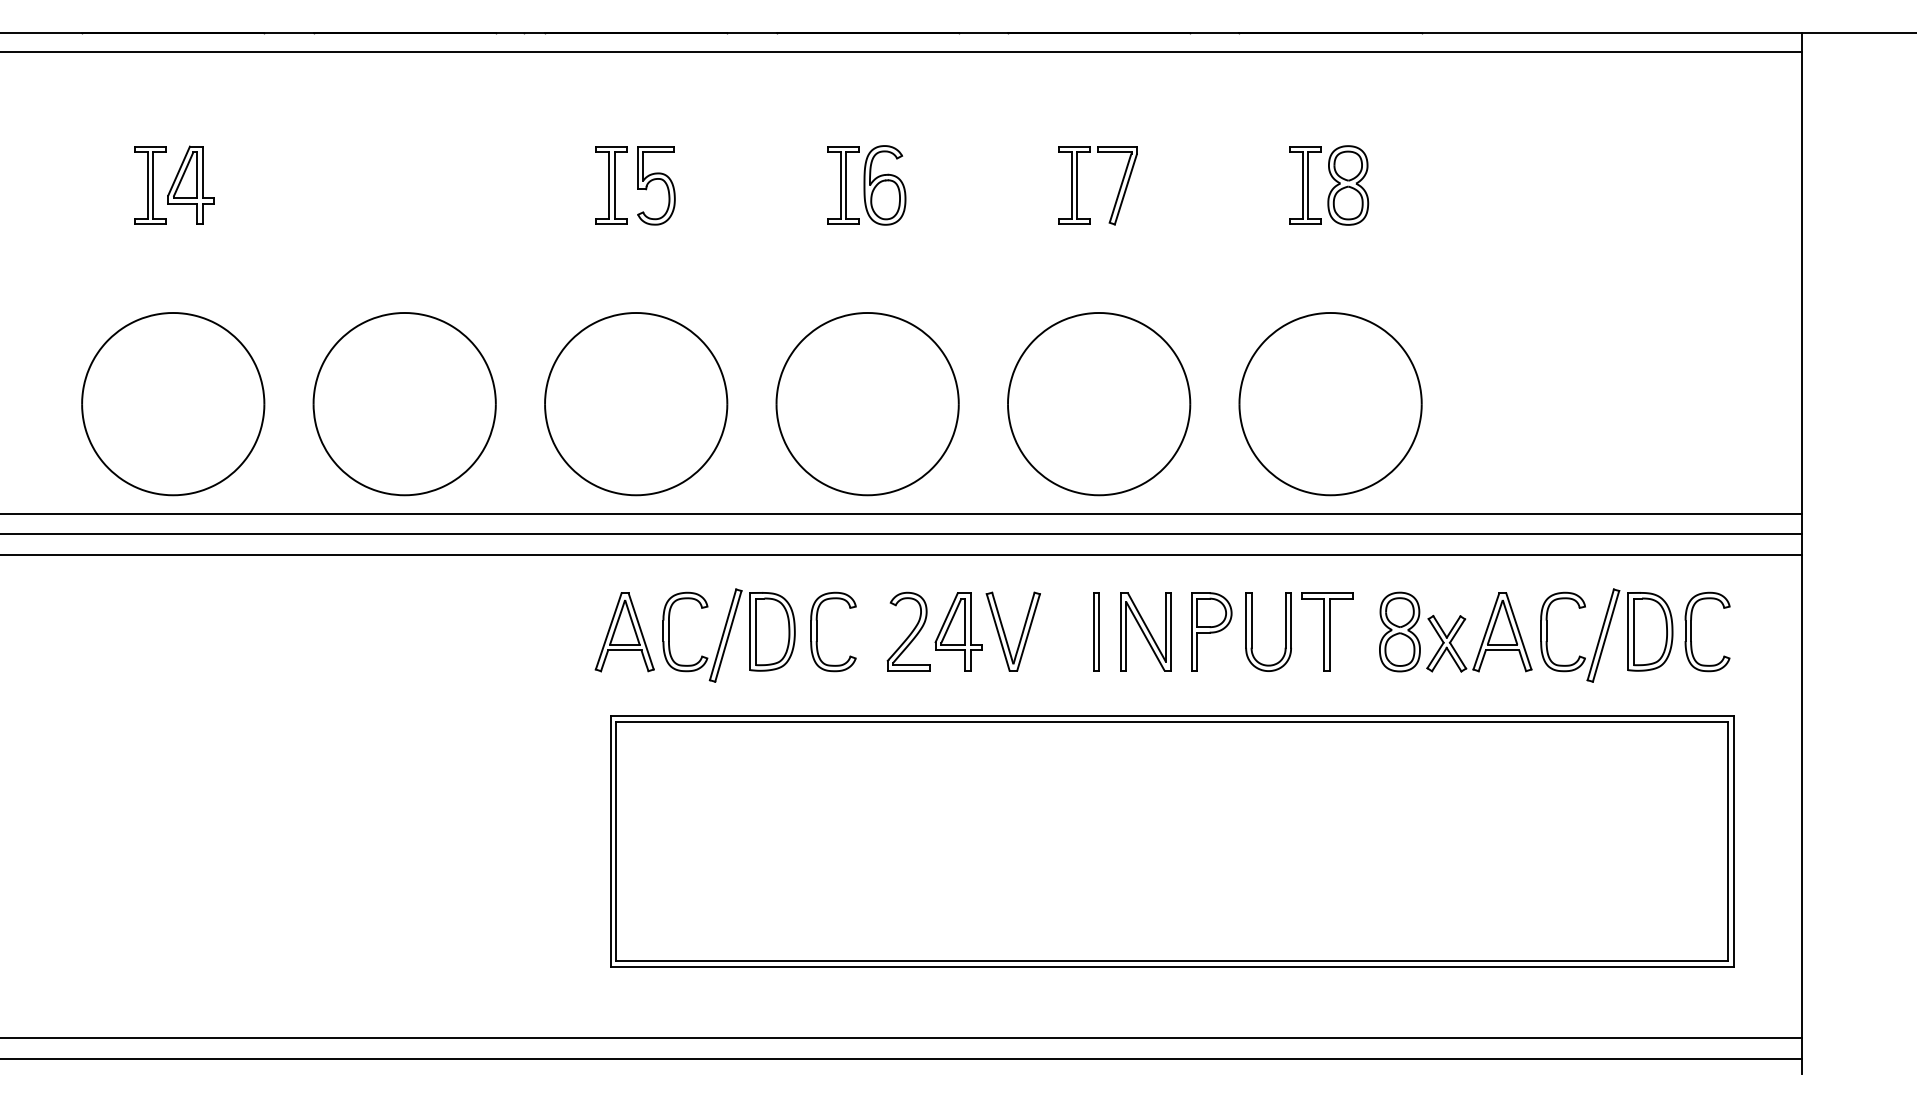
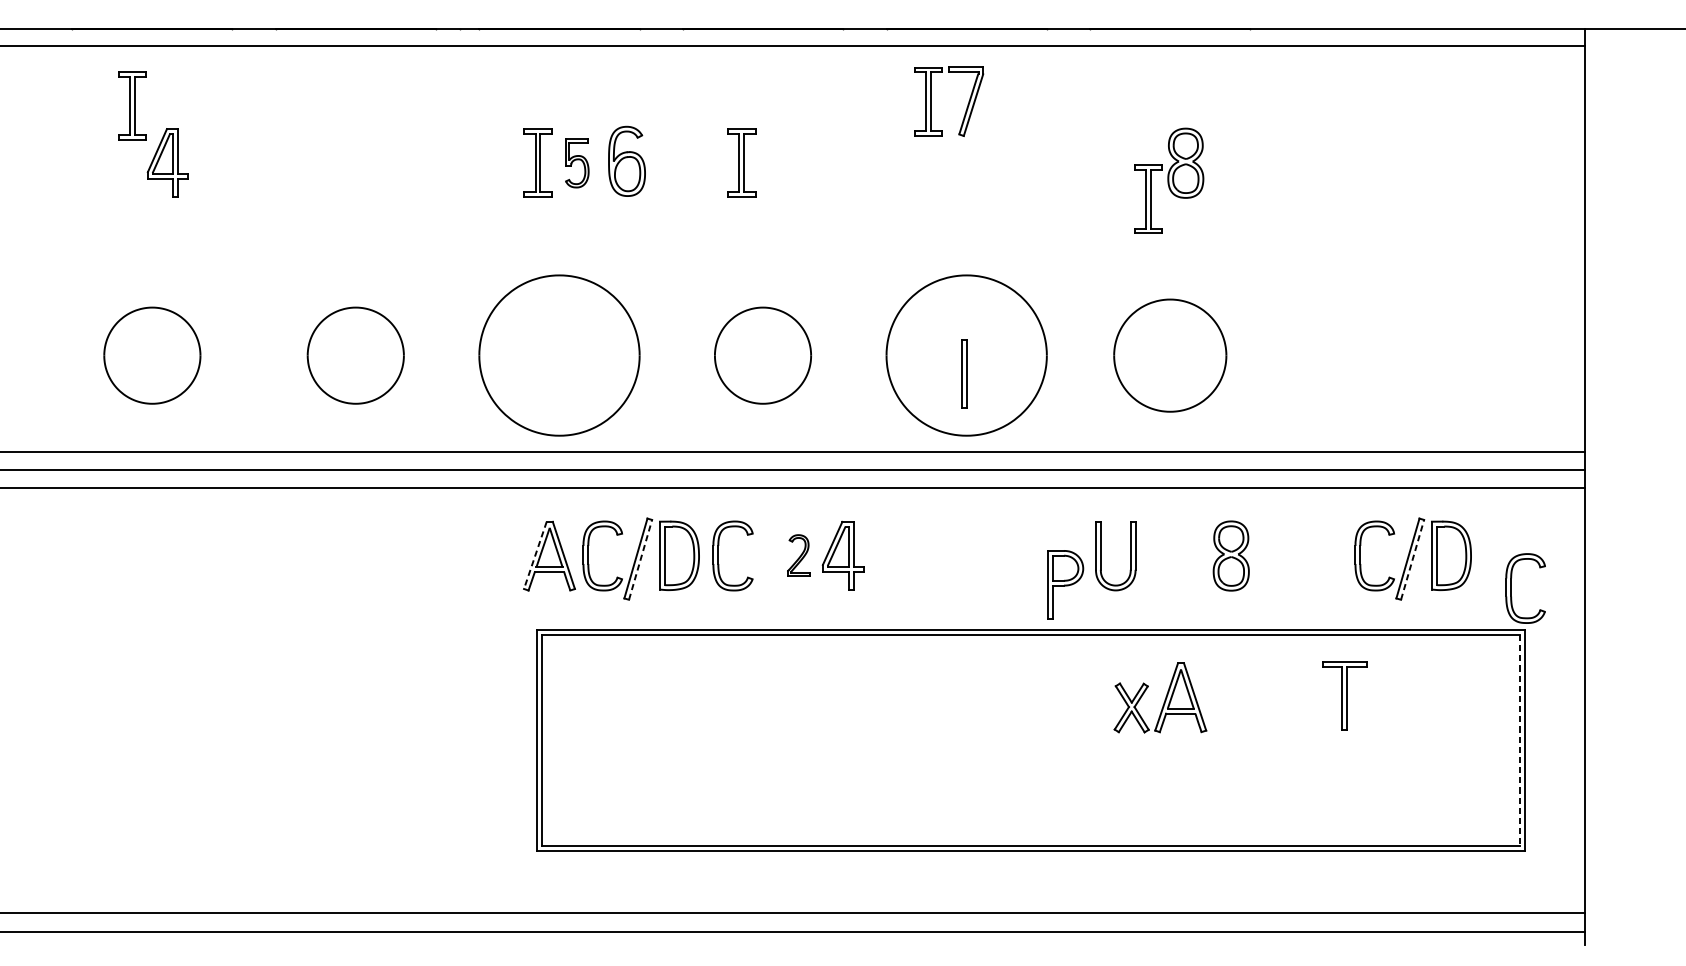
part: (150, 185) -> (132, 106), moved
part: (656, 185) -> (577, 163), size x0.7
part: (884, 185) -> (626, 161), moved
part: (1077, 185) -> (930, 101), moved
part: (1305, 185) -> (1148, 199), moved
part: (173, 404) -> (152, 355), size x0.6
part: (404, 404) -> (355, 355), size x0.6
part: (867, 404) -> (762, 355), size x0.6
part: (1330, 404) -> (1170, 355), size x0.7
line: (608, 631) -> (535, 555), solid -> dashed
part: (908, 631) -> (799, 555), size x0.6
part: (1096, 631) -> (964, 373), moved
part: (1145, 631) -> (1007, 555), removed
part: (1211, 631) -> (1065, 584), moved
part: (1327, 631) -> (1345, 695), moved
part: (1691, 631) -> (1511, 588), moved
part: (1479, 632) -> (1160, 698), moved
part: (1005, 633) -> (884, 557), removed
line: (728, 635) -> (640, 559), solid -> dashed
line: (1606, 635) -> (1412, 559), solid -> dashed
line: (1728, 841) -> (1520, 740), solid -> dashed

